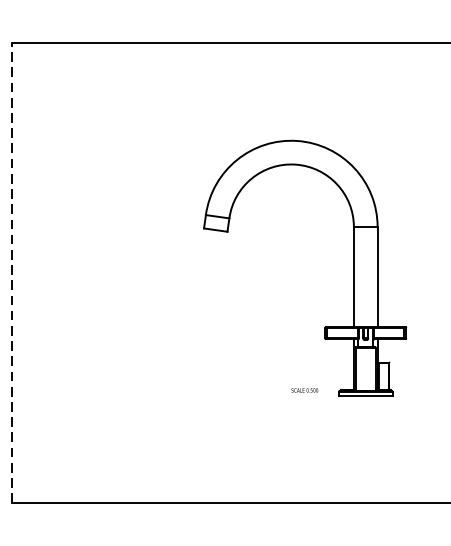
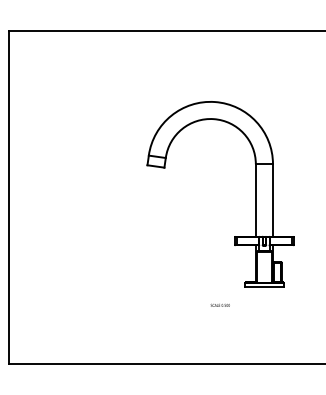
line: (11, 273) -> (8, 197), dashed -> solid
text: (303, 389) -> (219, 304), moved

